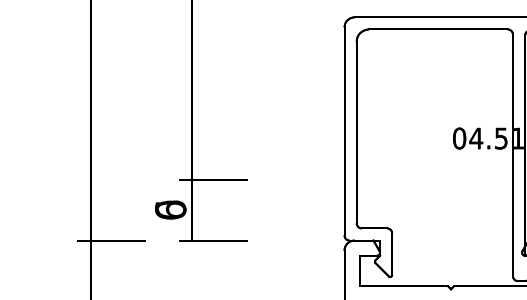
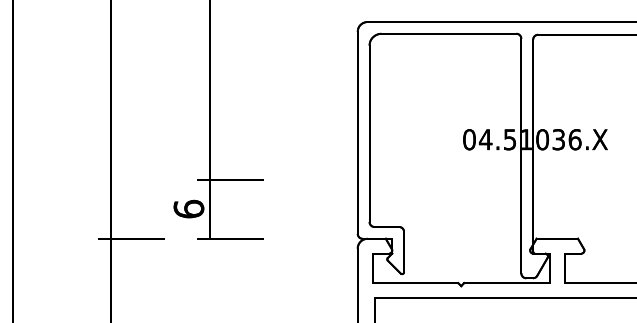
text: (170, 210) -> (188, 209), 0 -> 6

